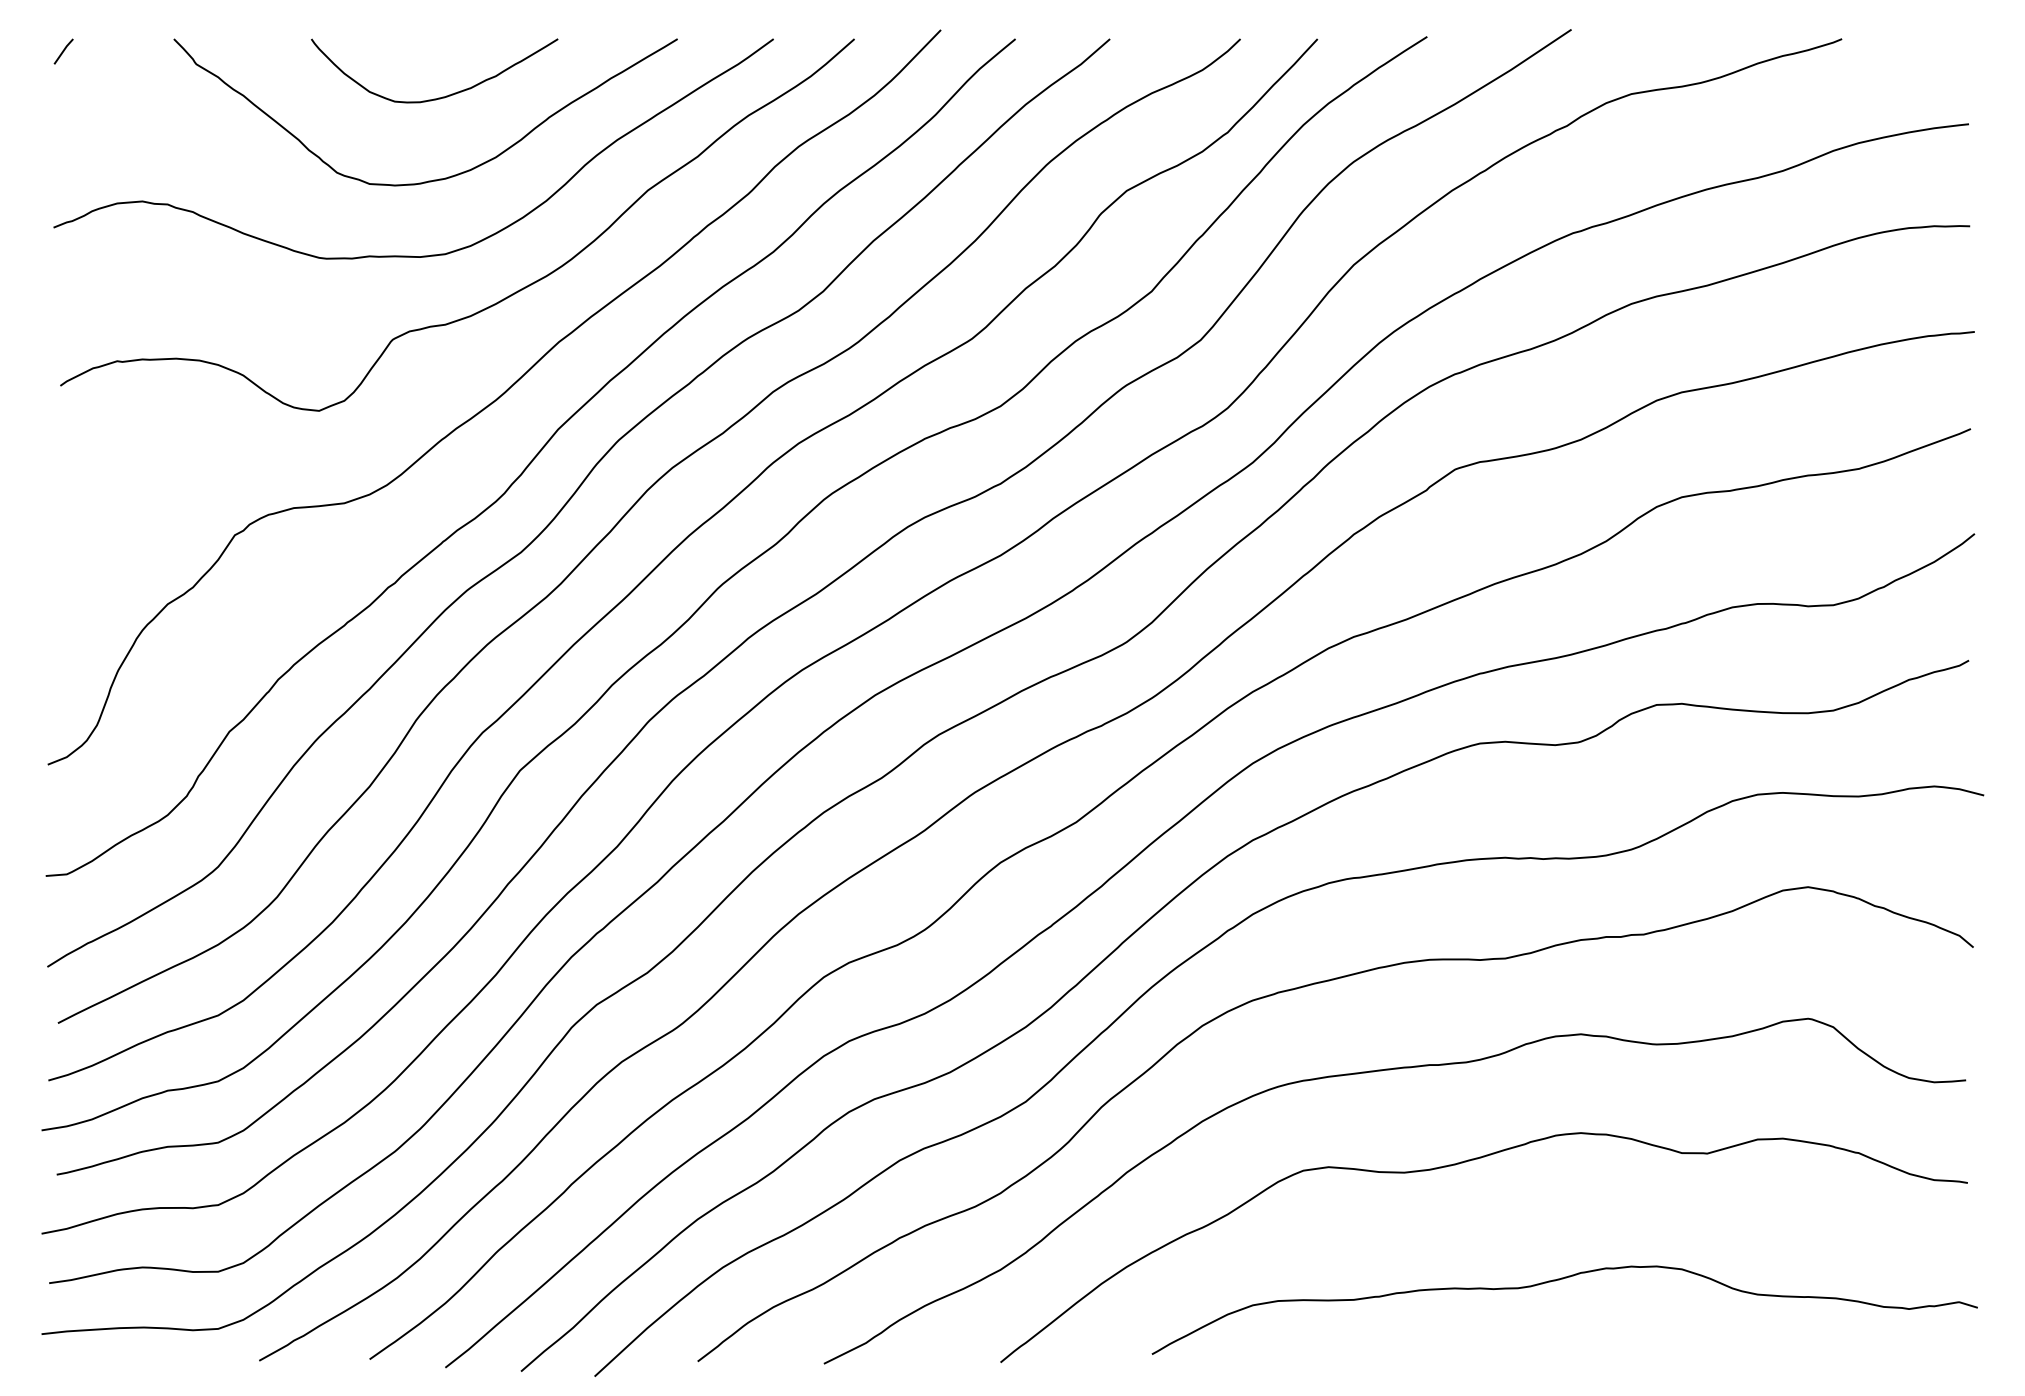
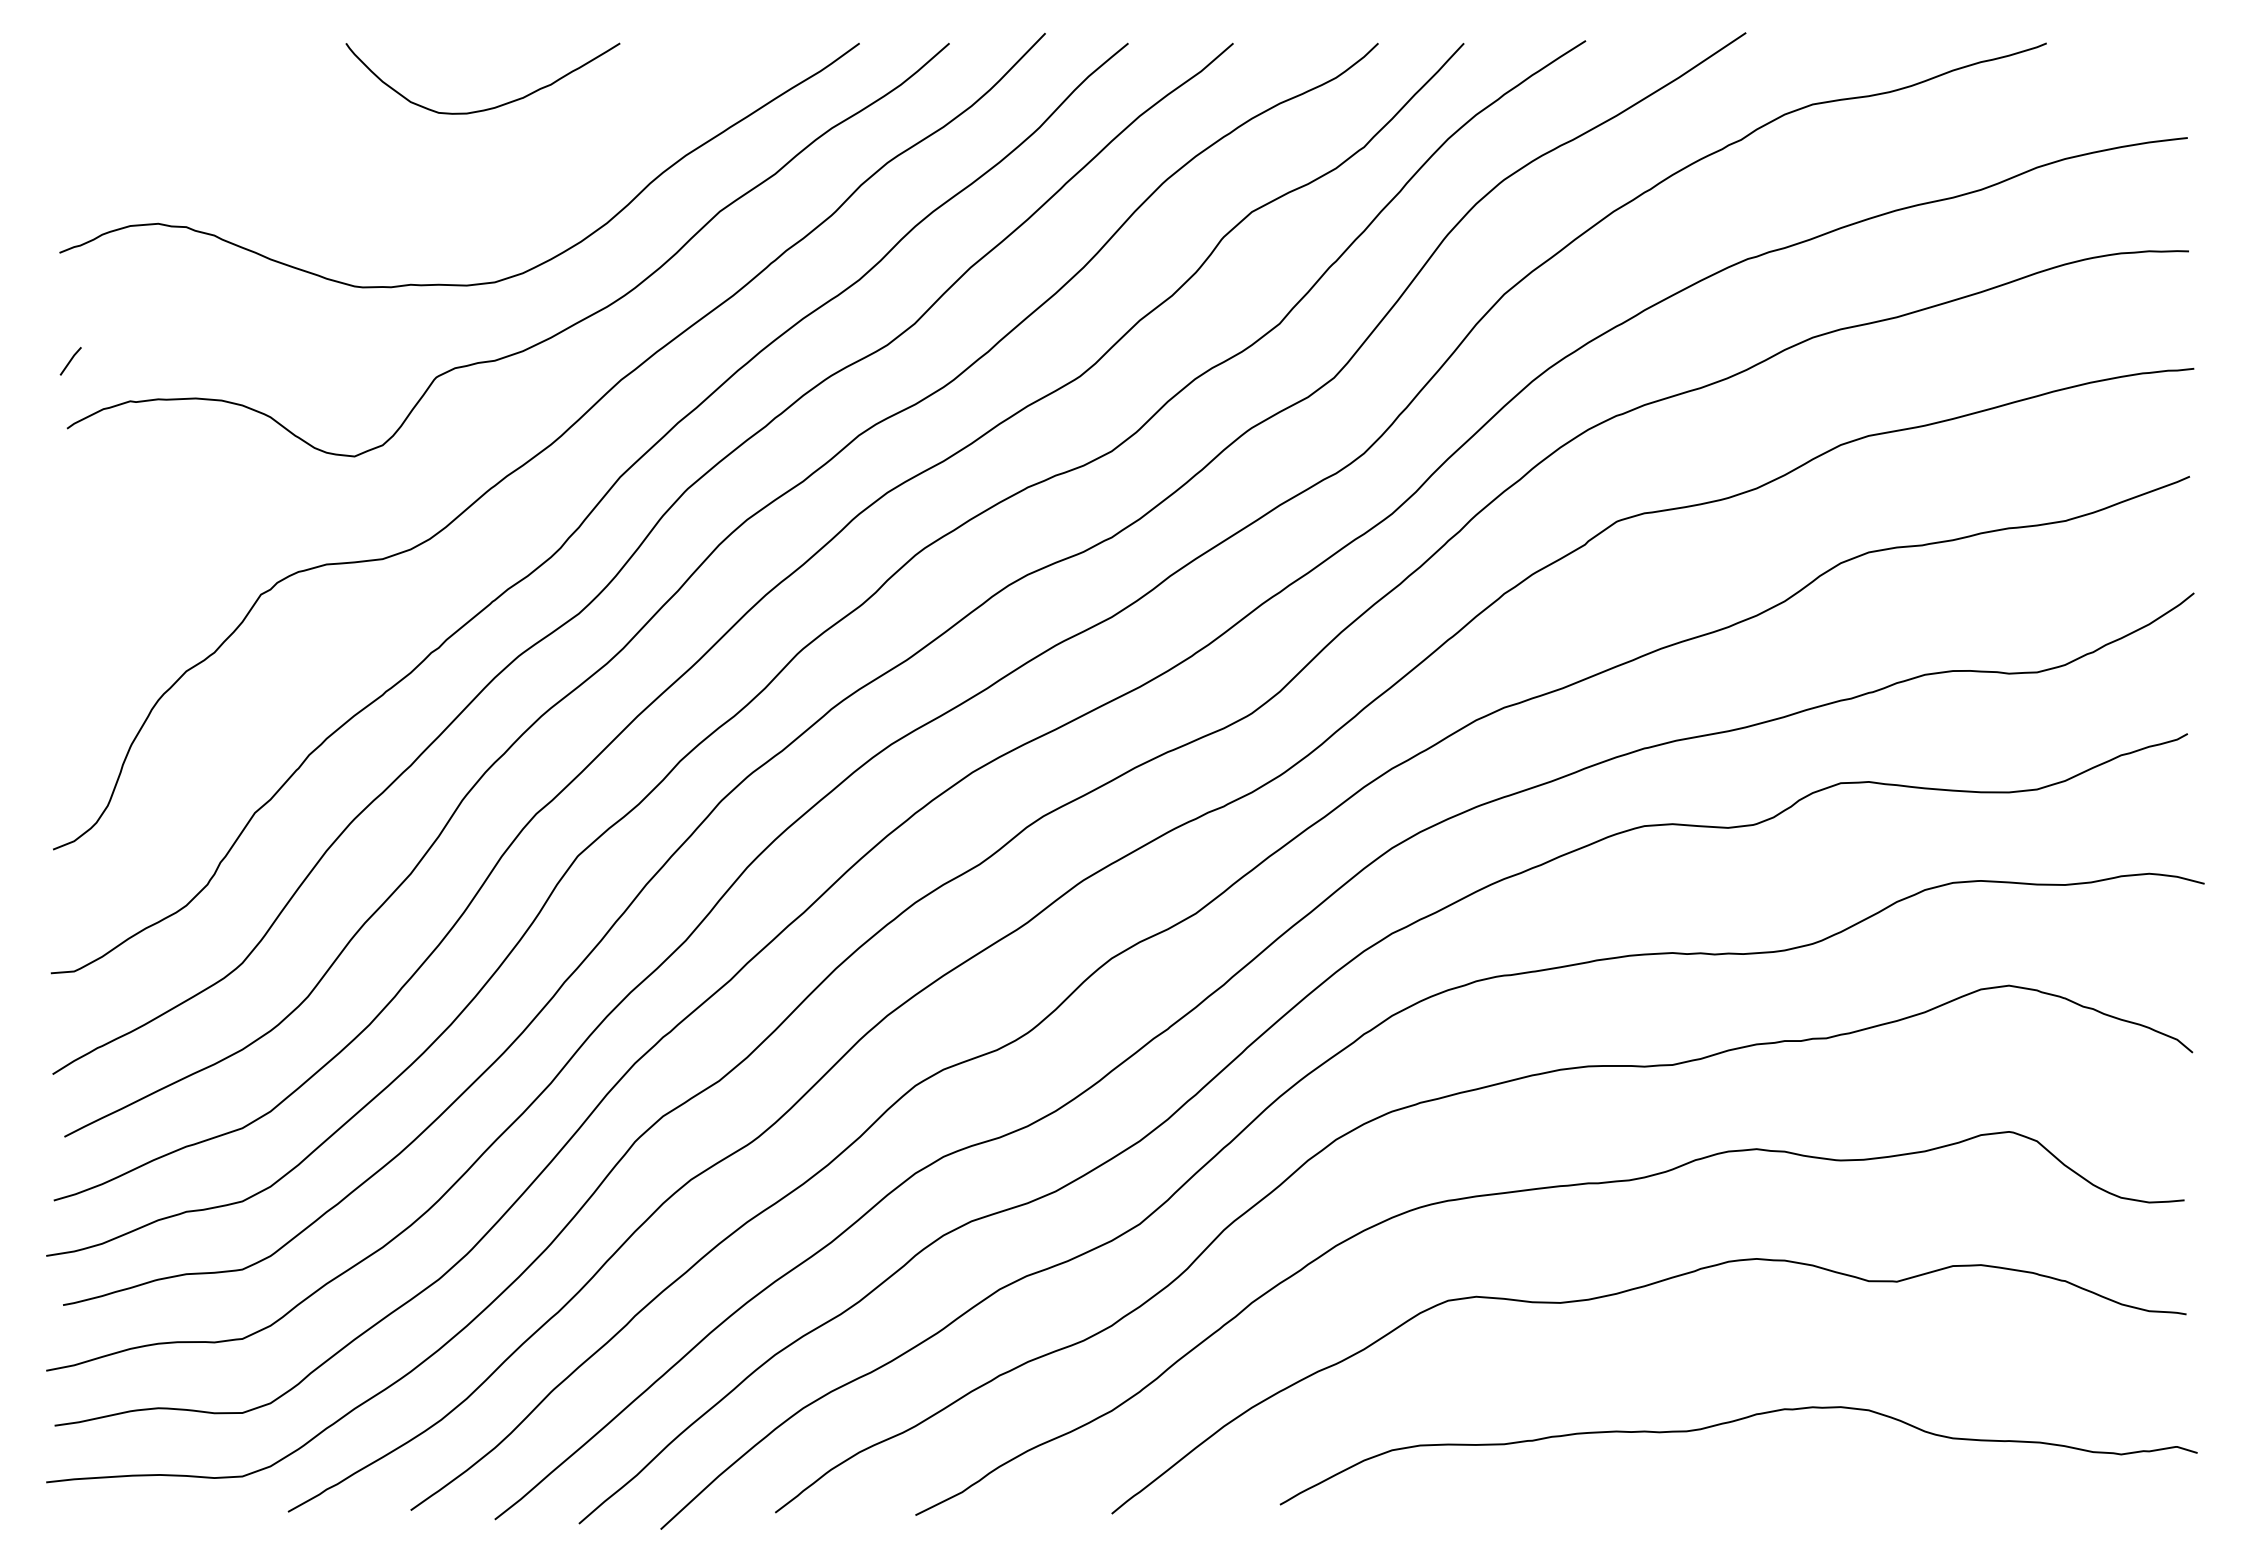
line: (63, 51) -> (70, 361), moved
curve: (438, 178) -> (487, 198), removed

